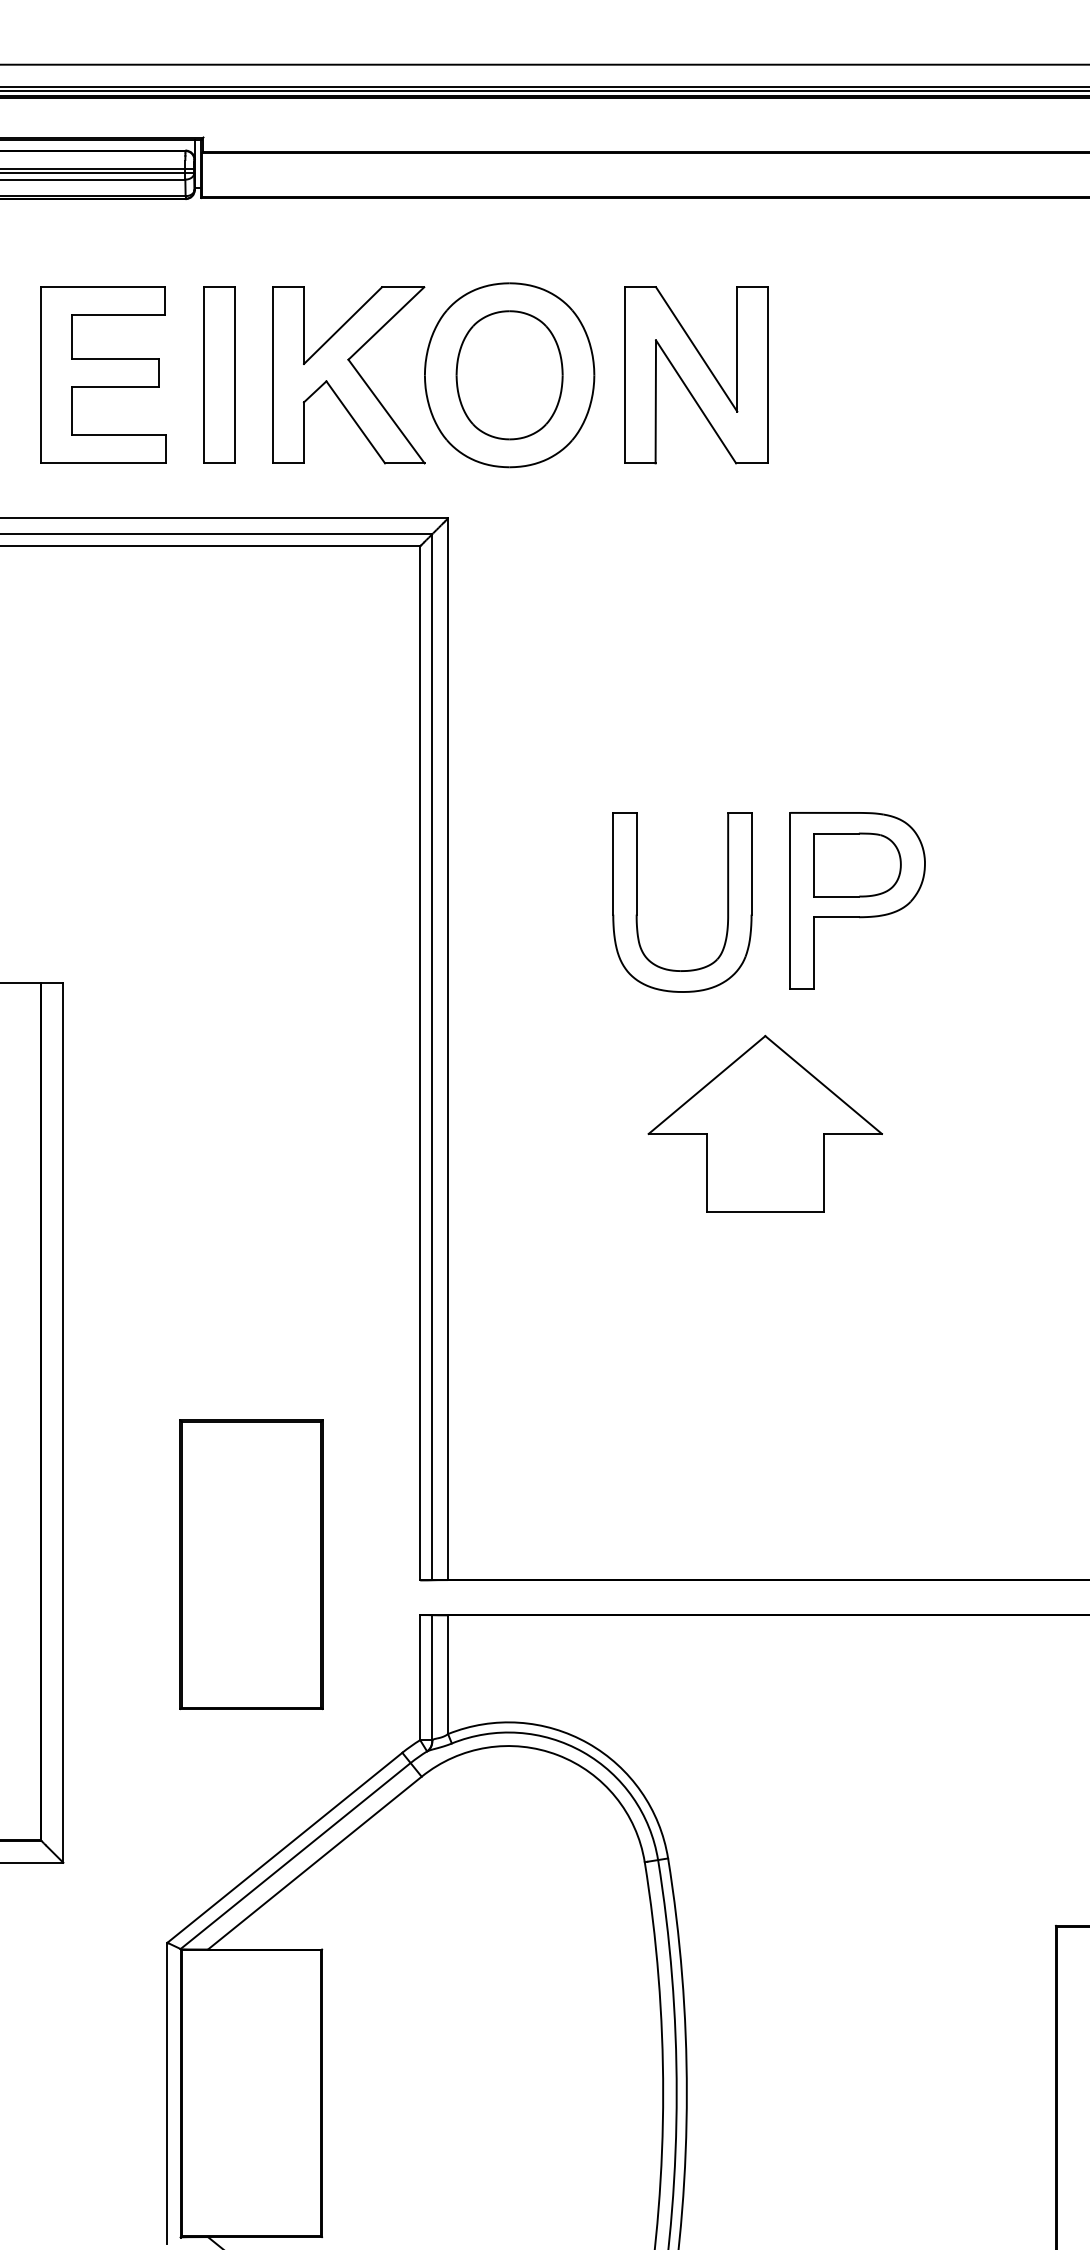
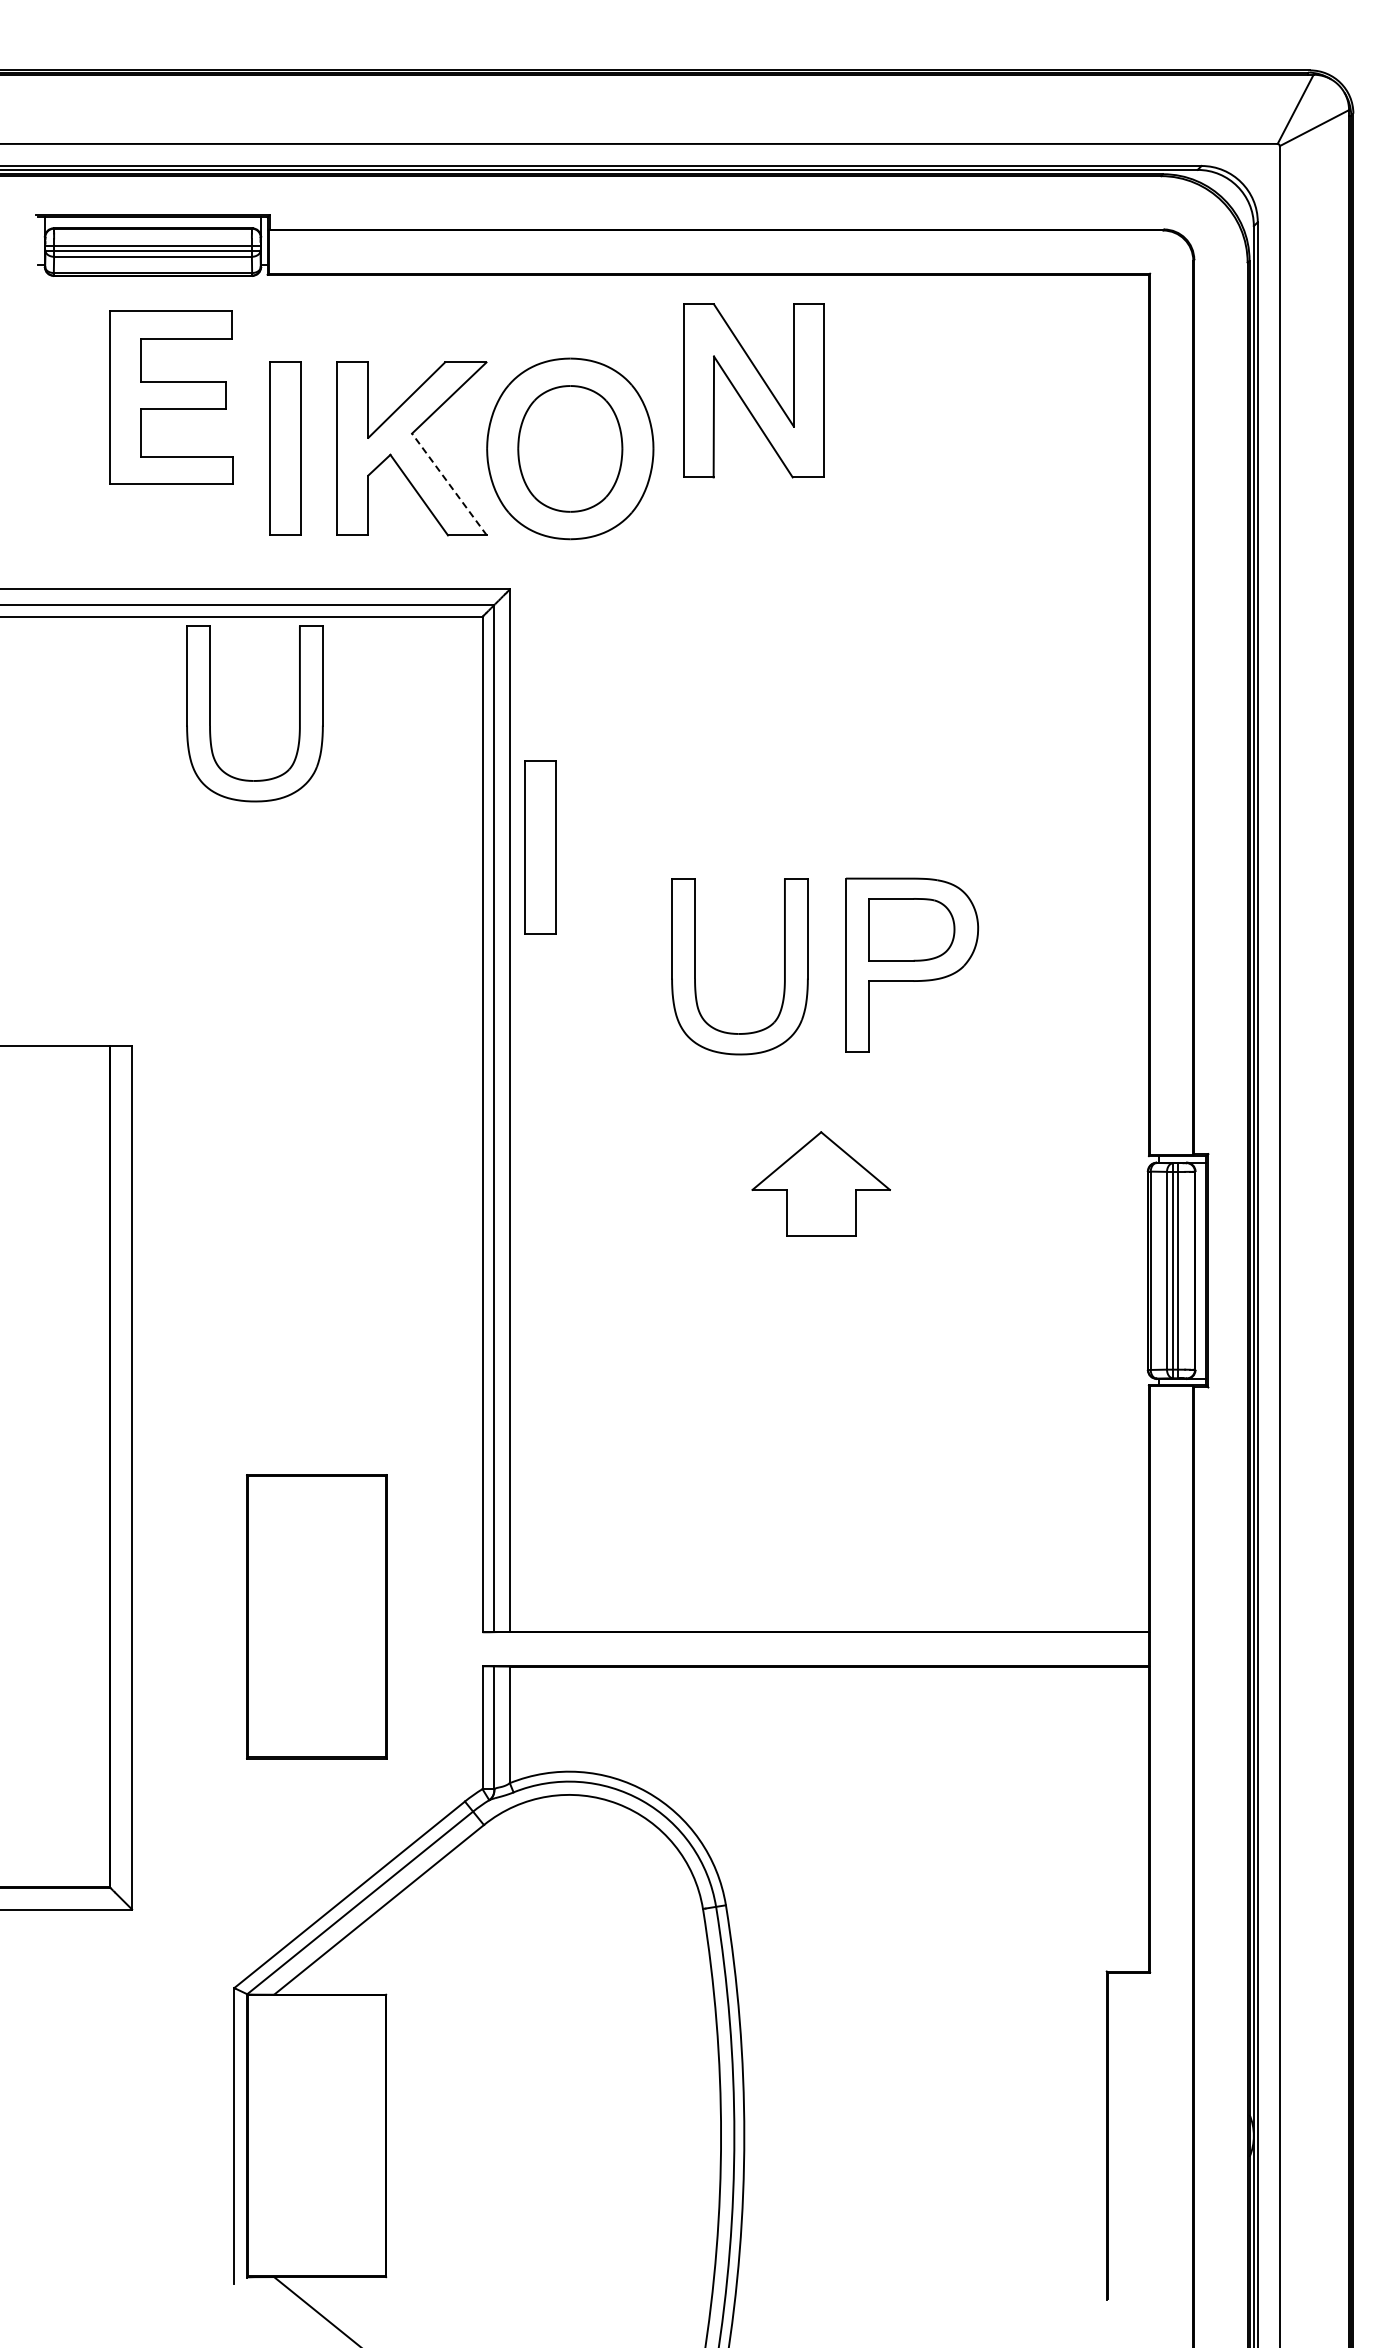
part: (103, 374) -> (171, 397), moved
part: (696, 374) -> (753, 390), moved
line: (386, 411) -> (449, 484), solid -> dashed
part: (143, 644) -> (210, 713), added
part: (479, 781) -> (540, 847), added
part: (764, 1123) -> (820, 1183), size x0.6

